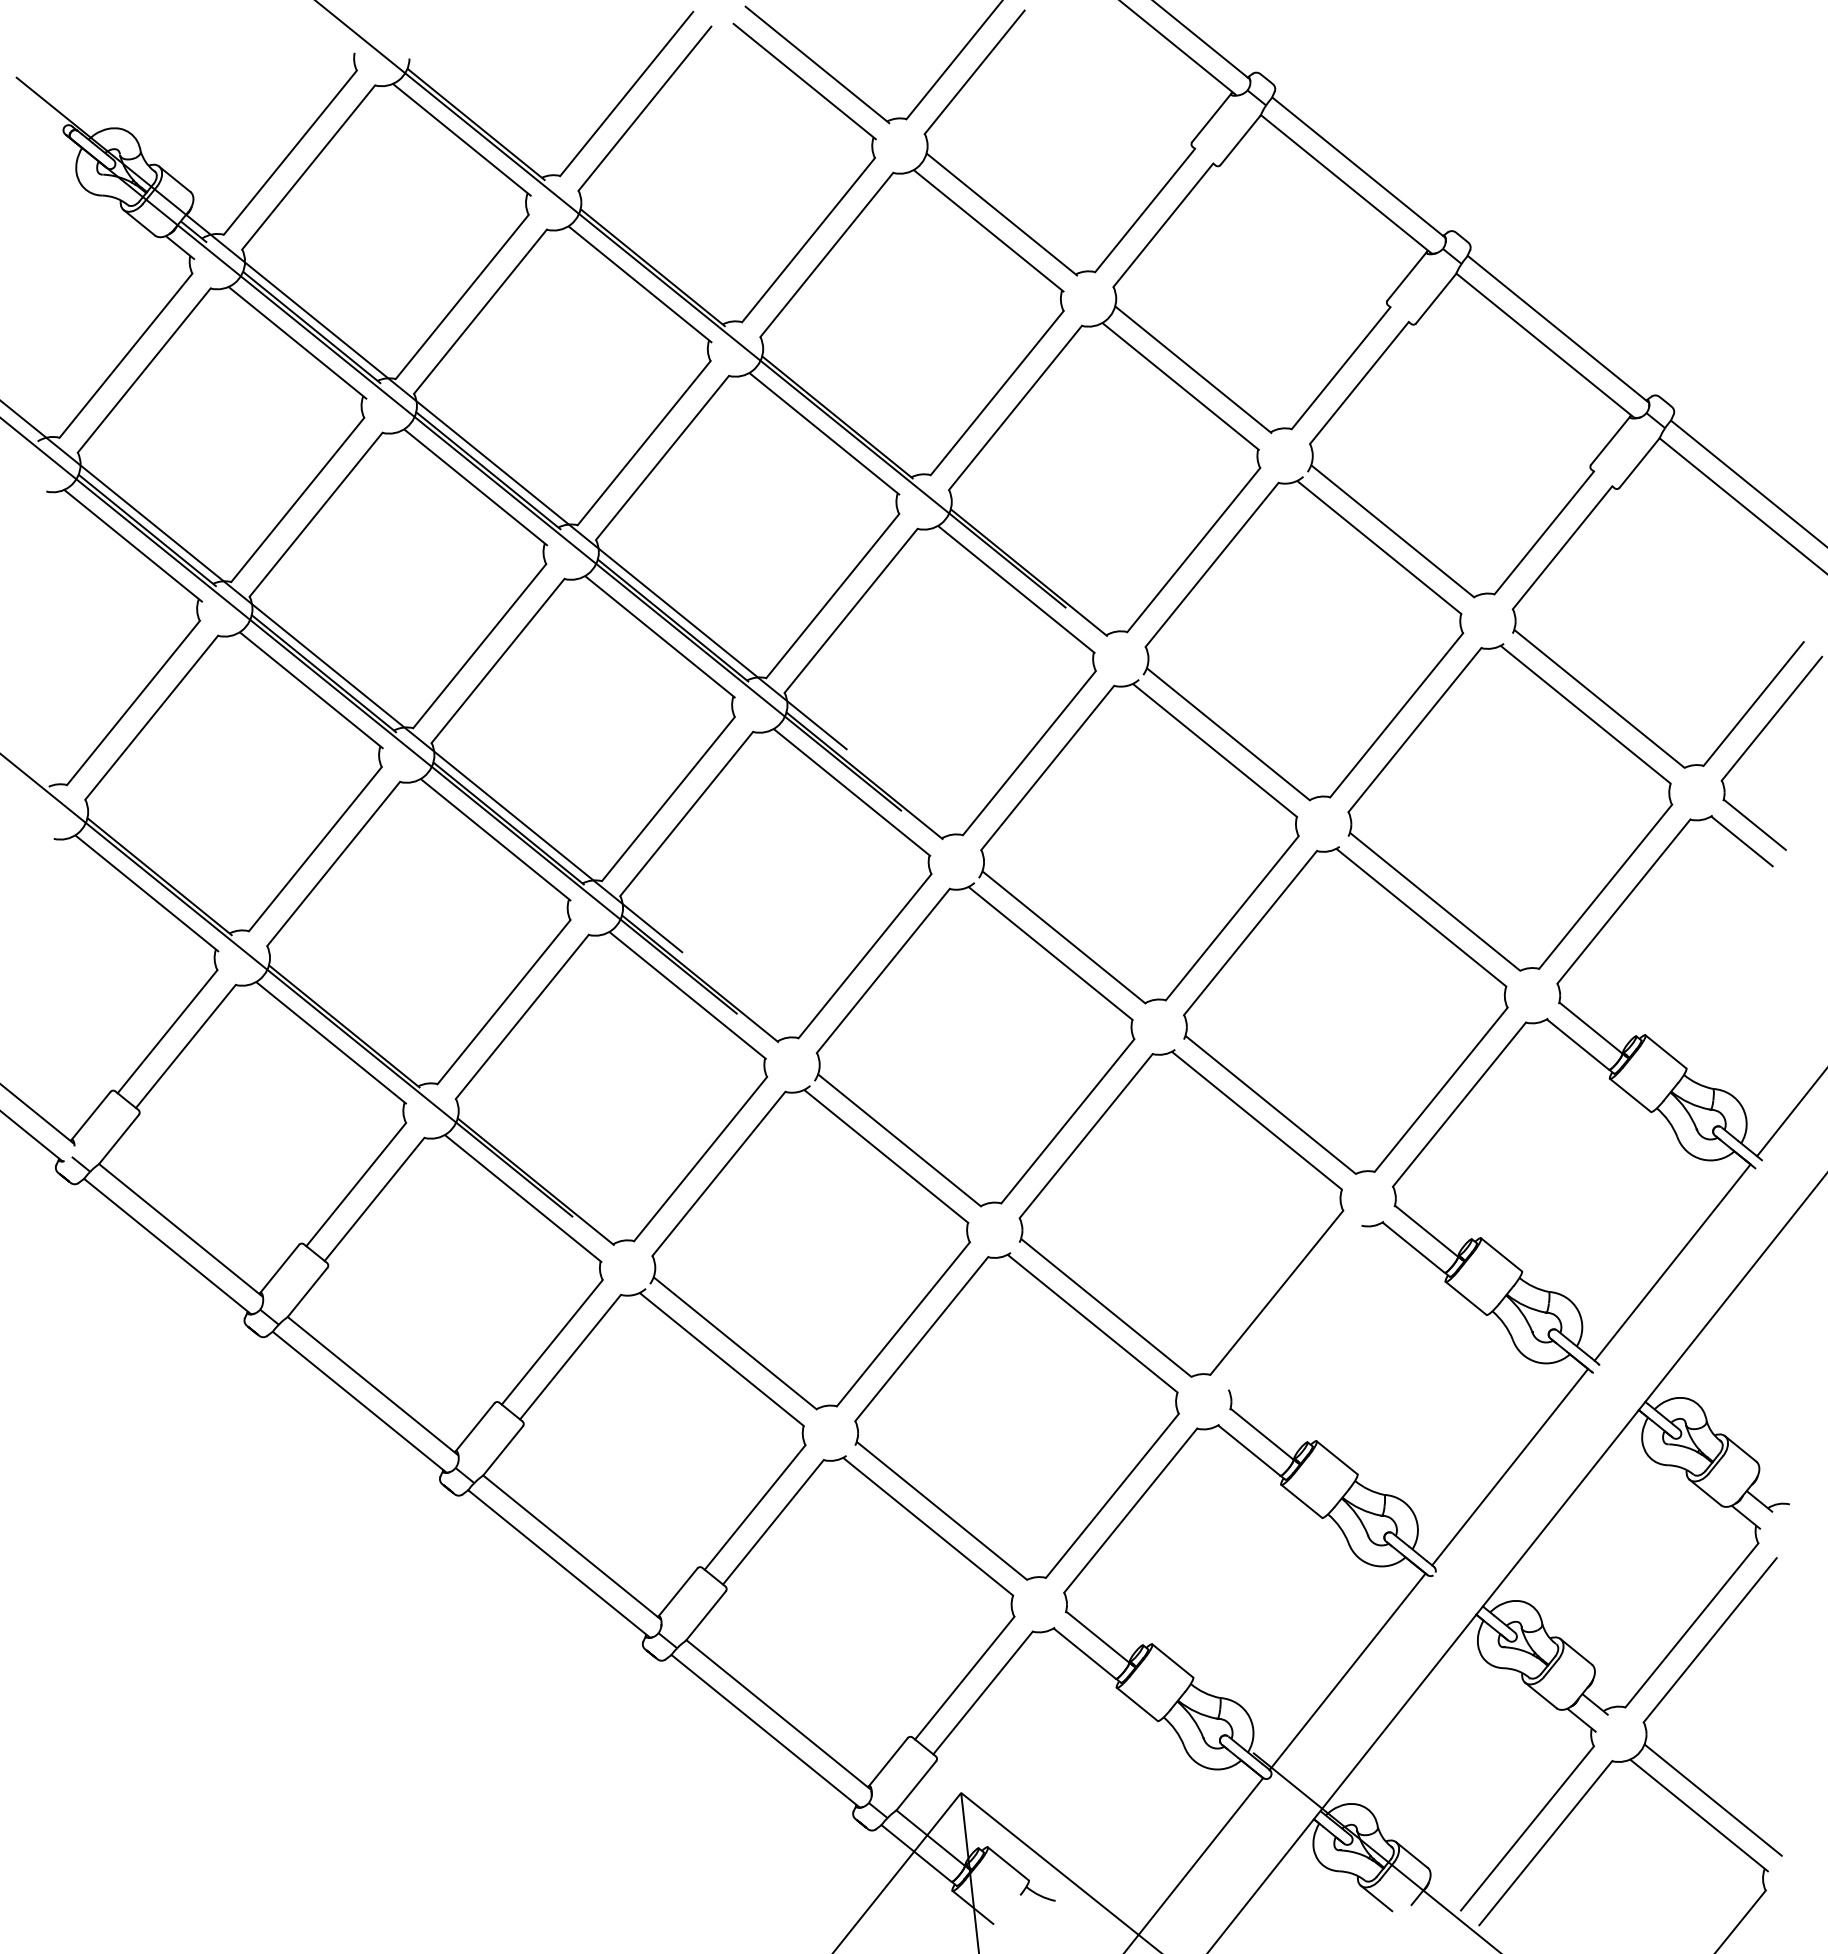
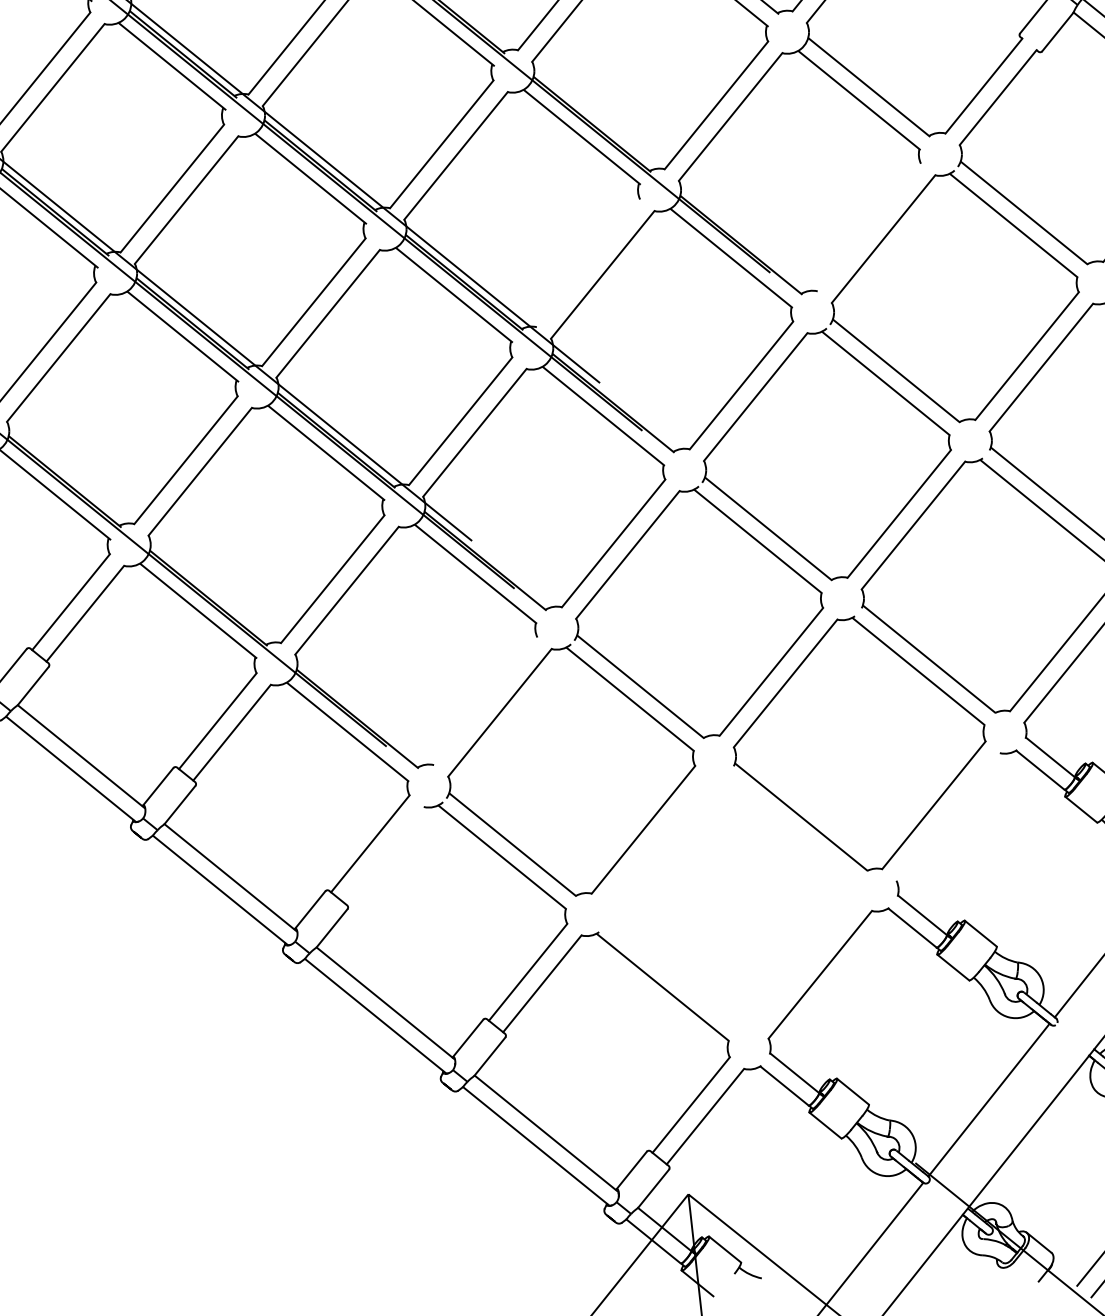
line: (1193, 550) -> (869, 227), removed
line: (832, 596) -> (588, 263), removed
line: (700, 1159) -> (485, 701), removed
line: (570, 1356) -> (384, 854), removed
part: (1016, 1416) -> (731, 901), removed
line: (1376, 1898) -> (1011, 1276), removed

